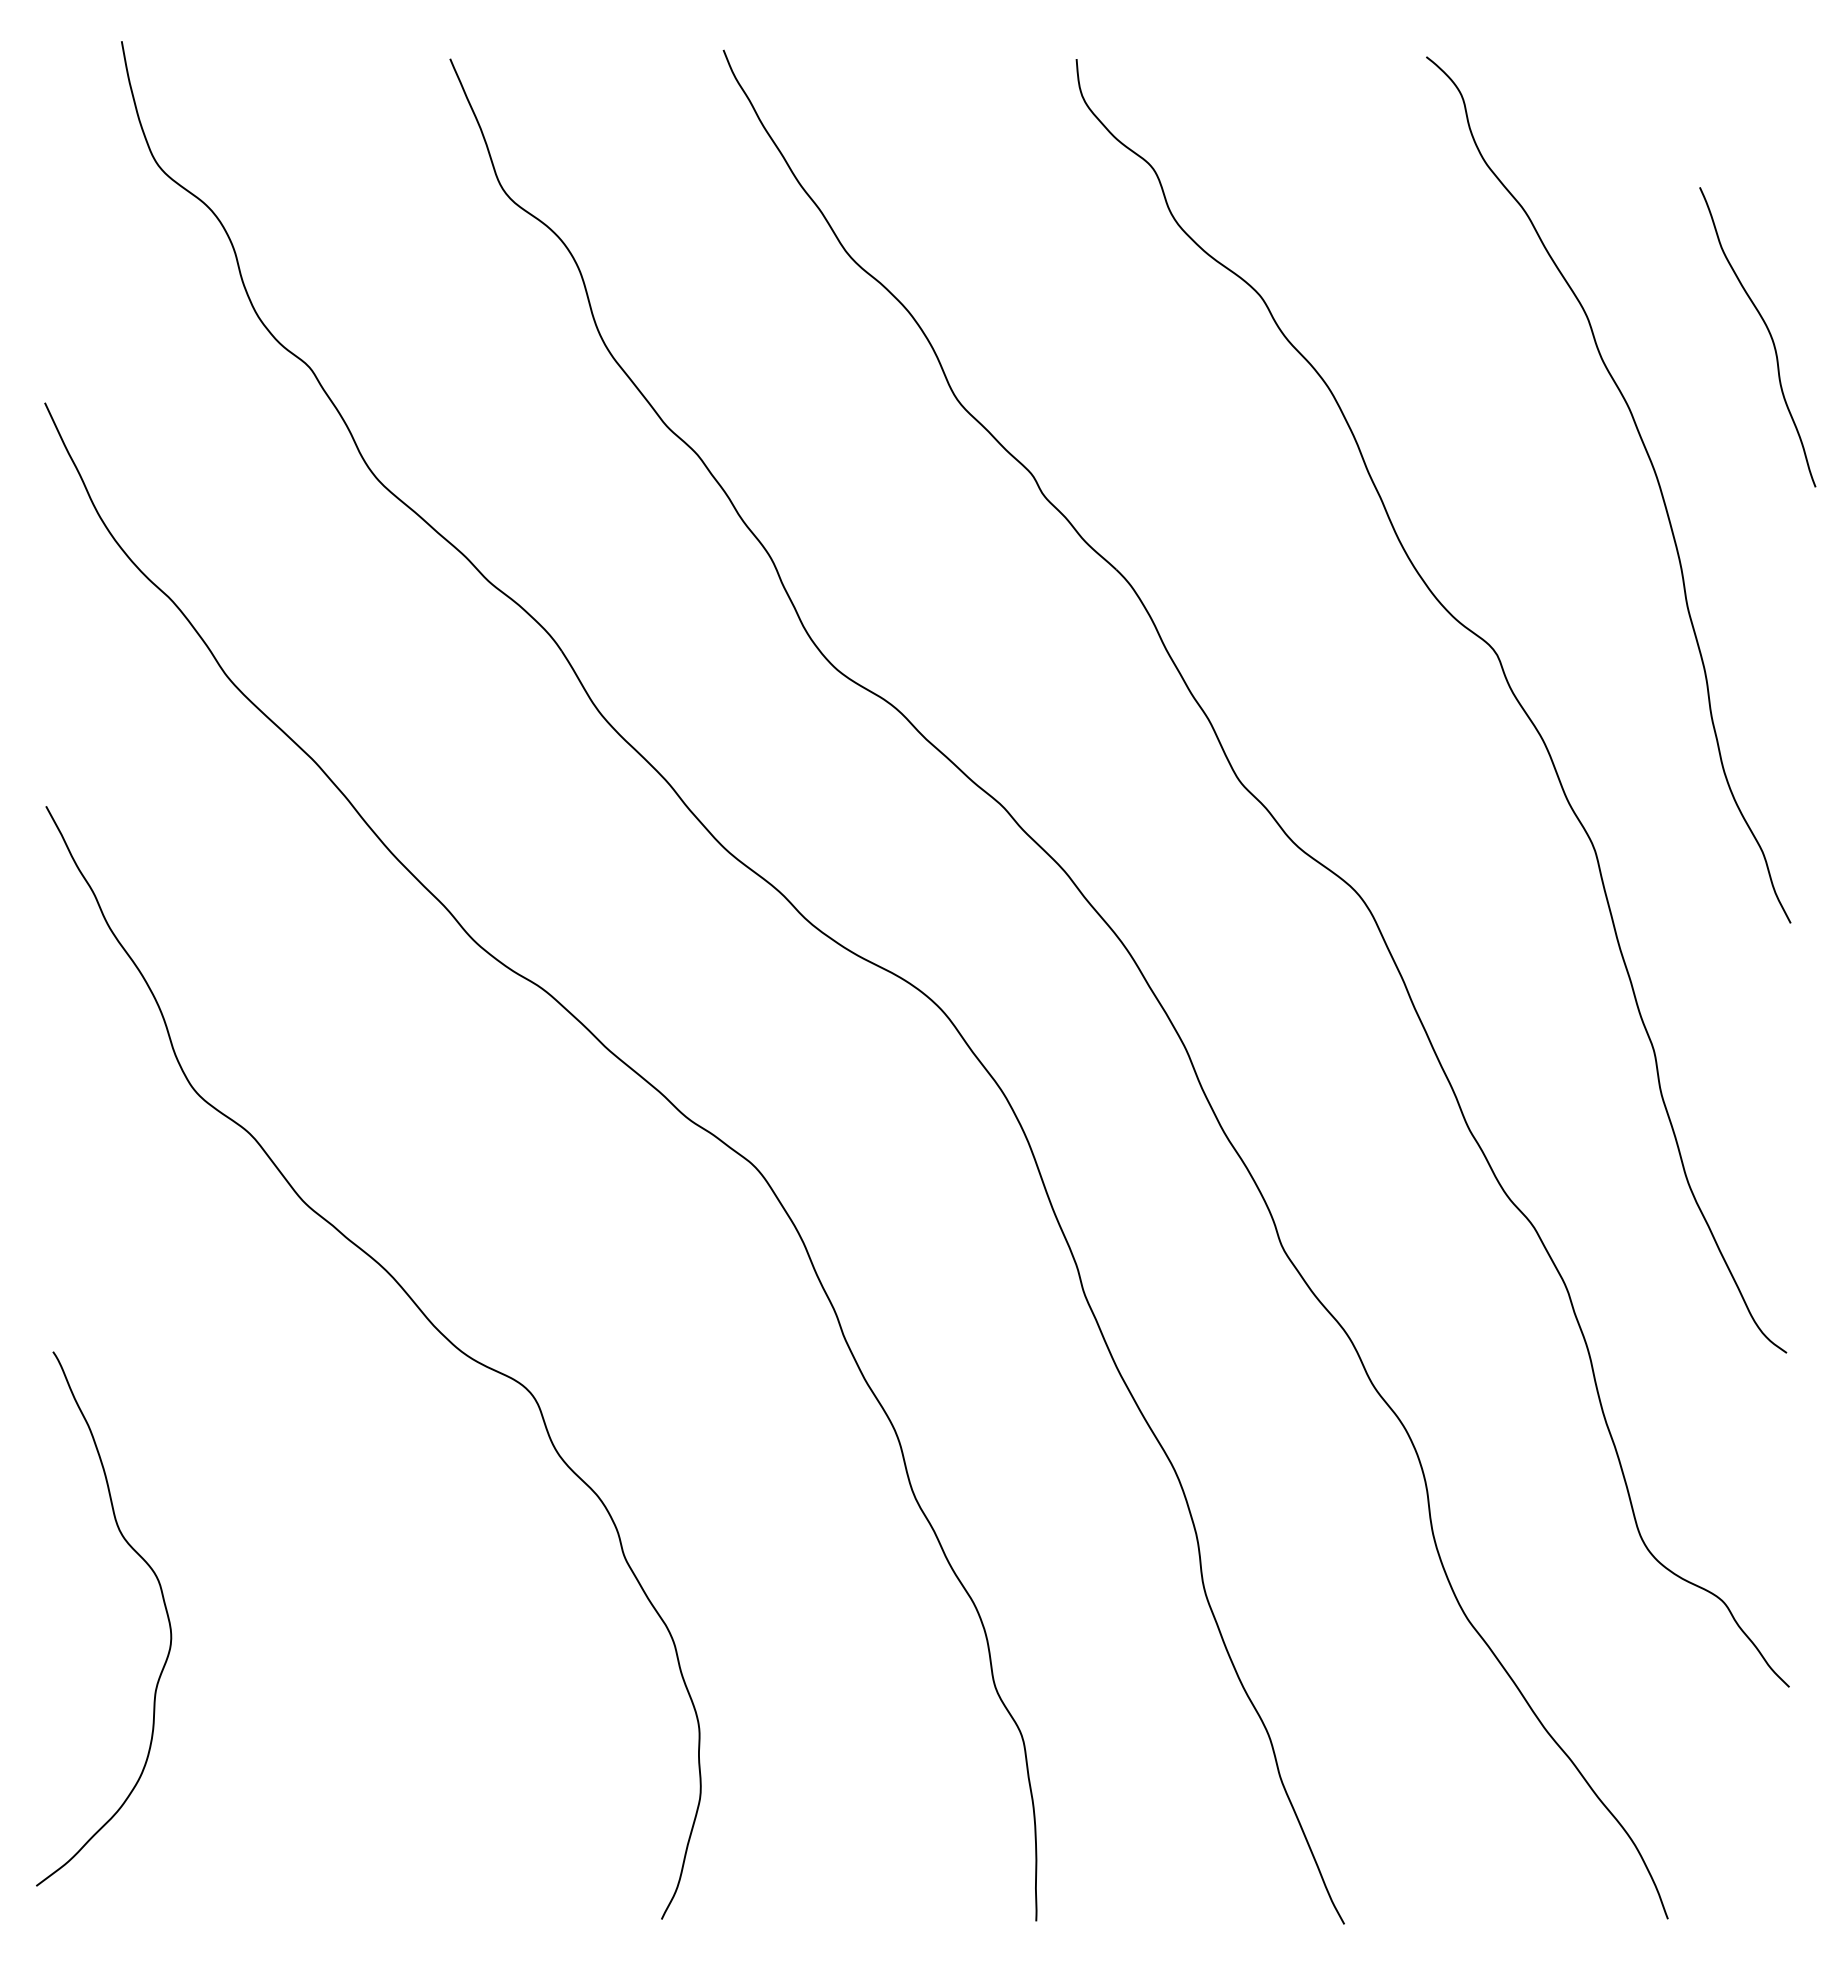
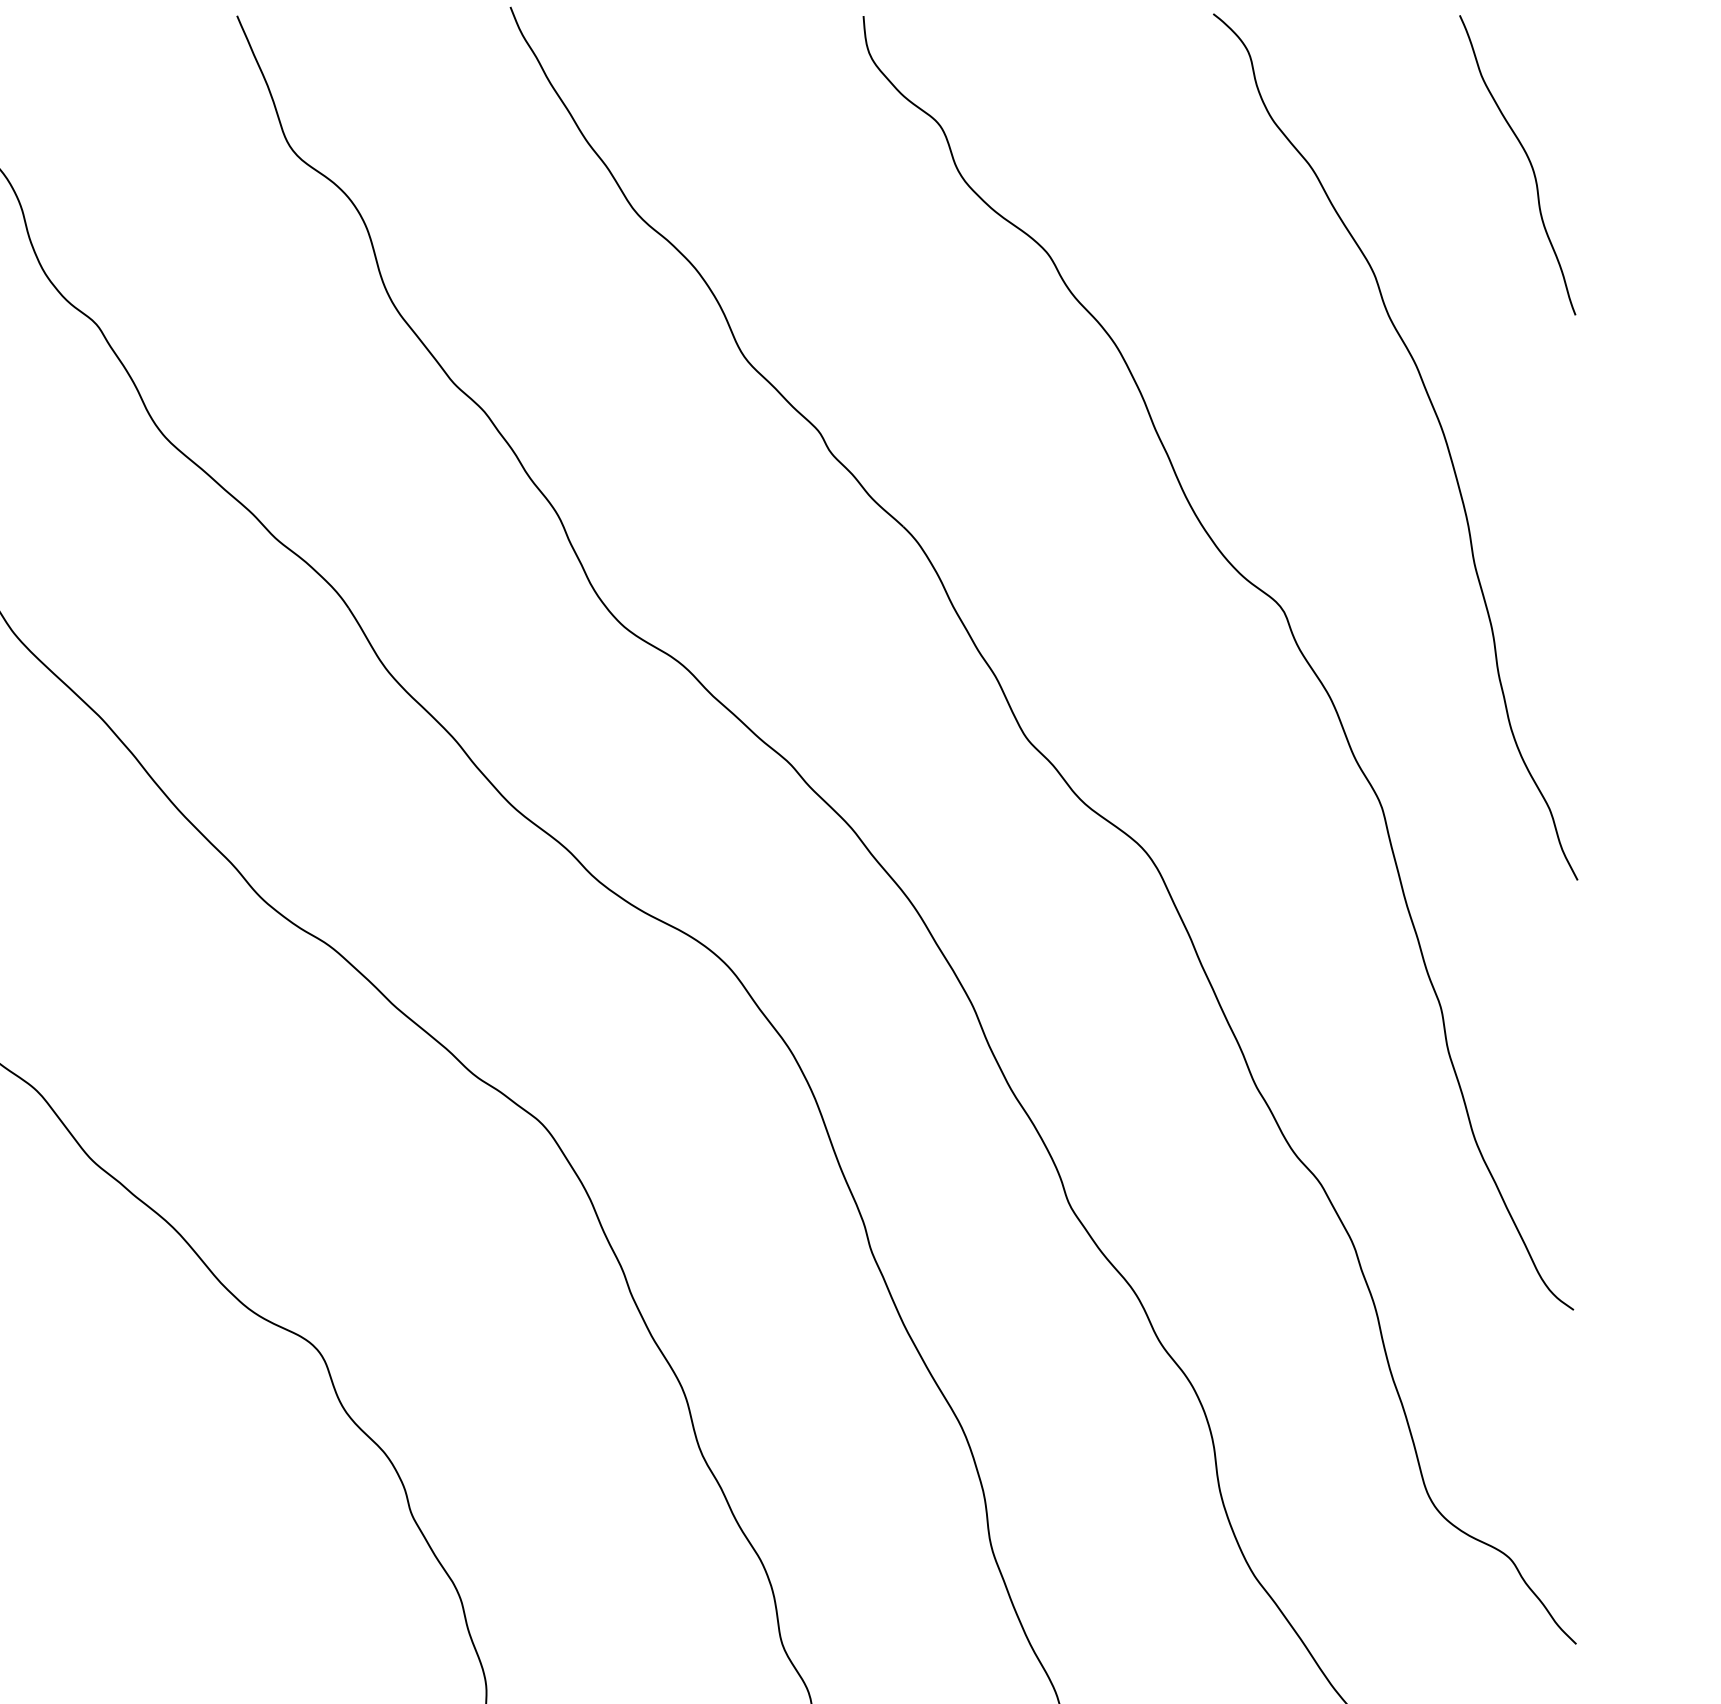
curve: (1768, 332) -> (1528, 160), moved

